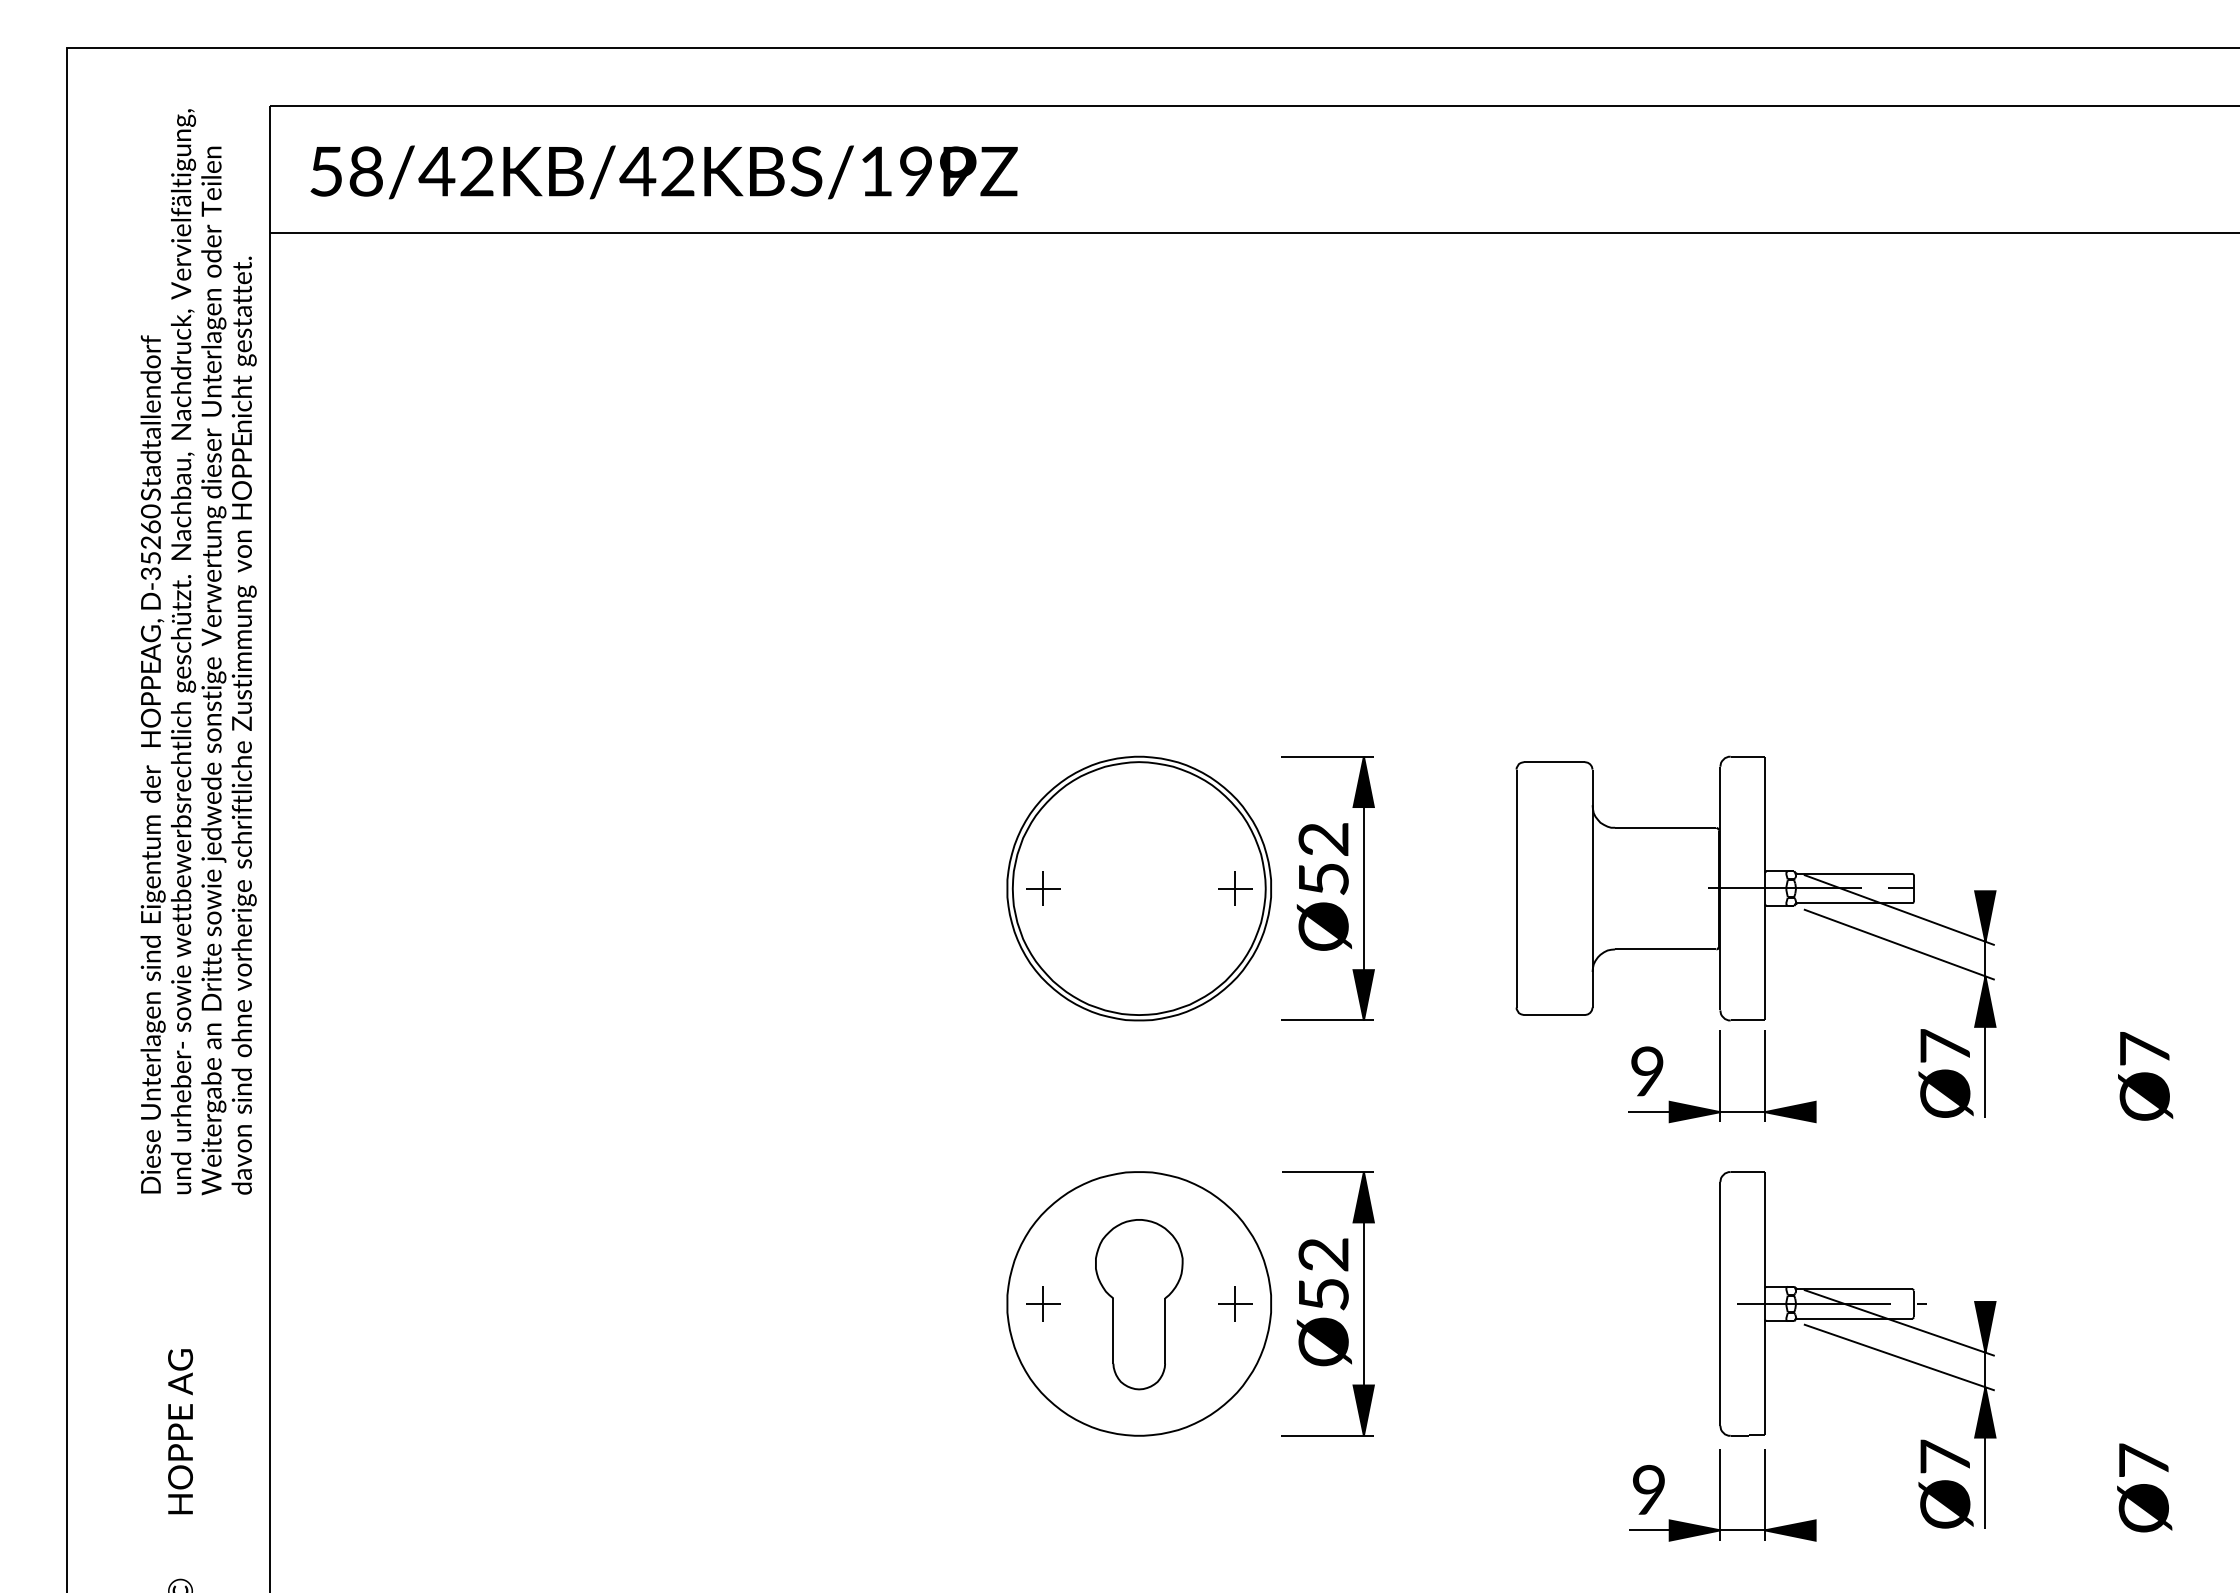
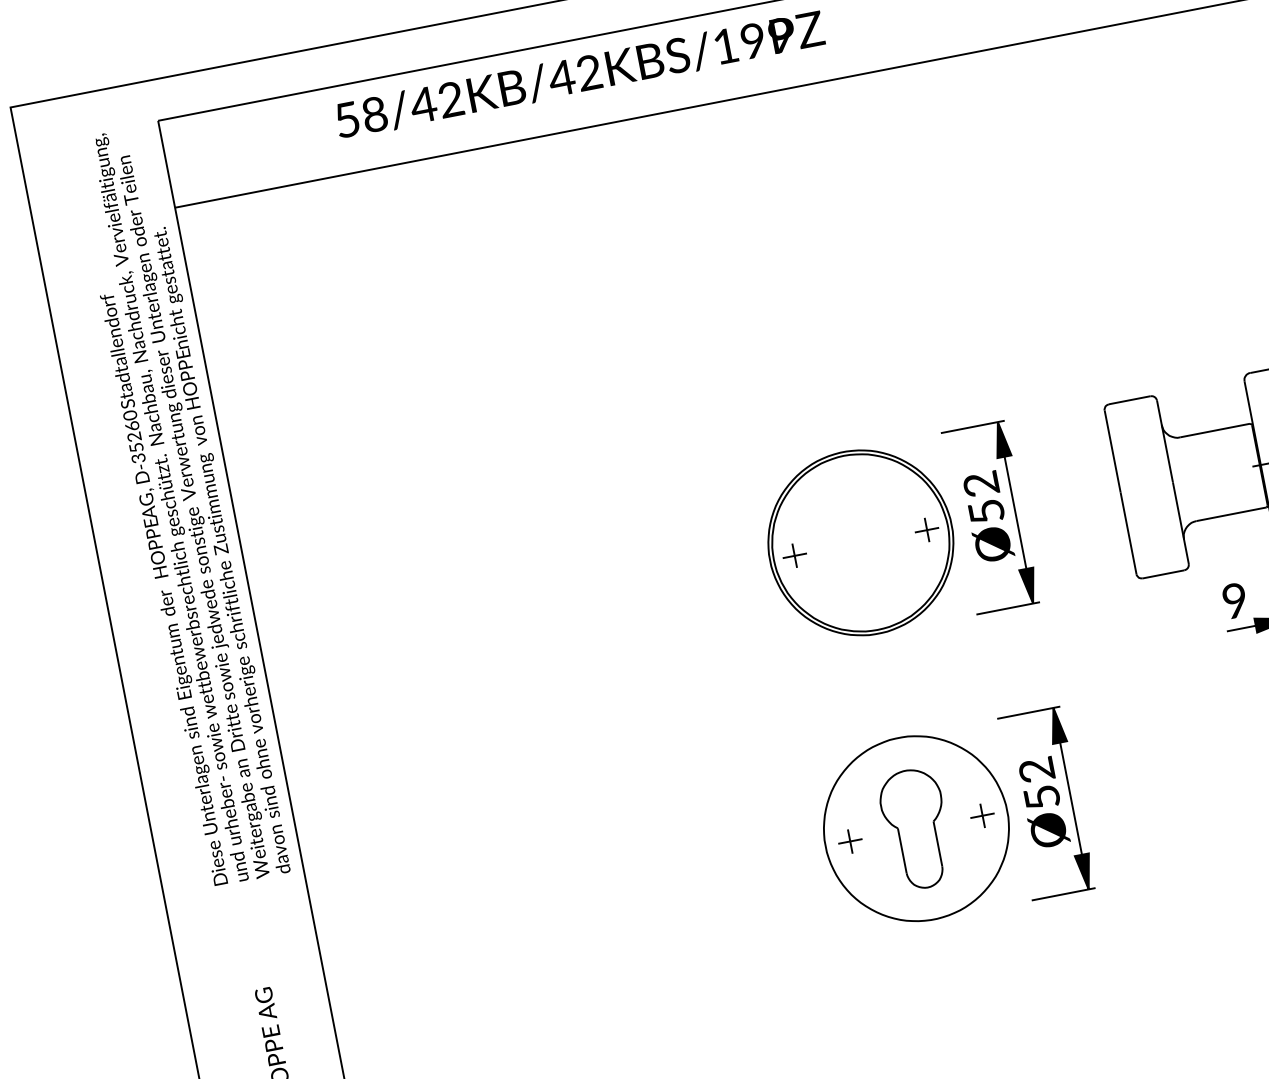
text: (663, 172) -> (579, 75), moved

